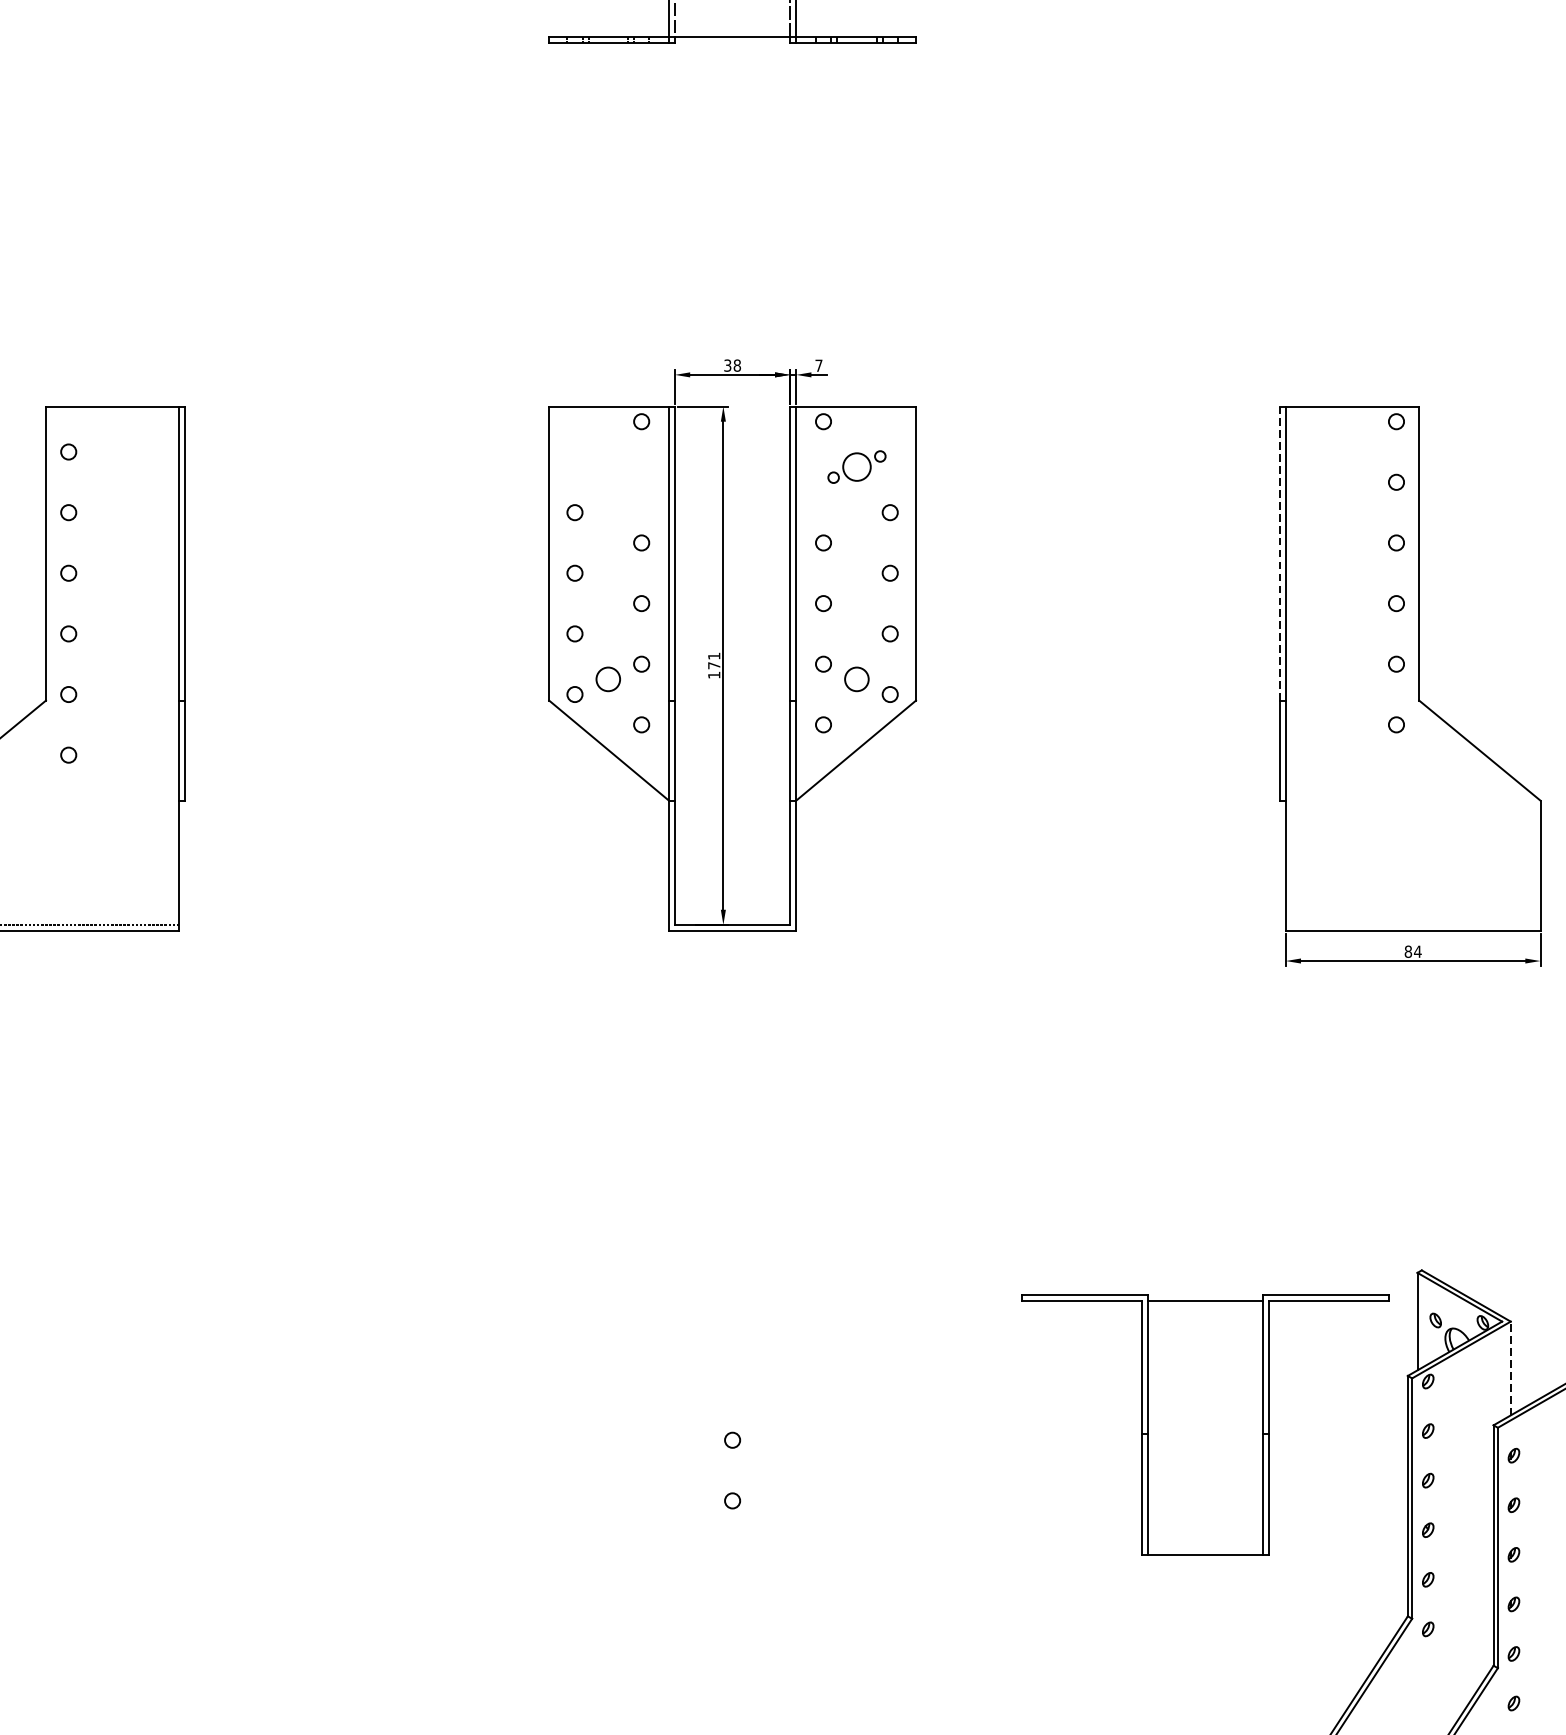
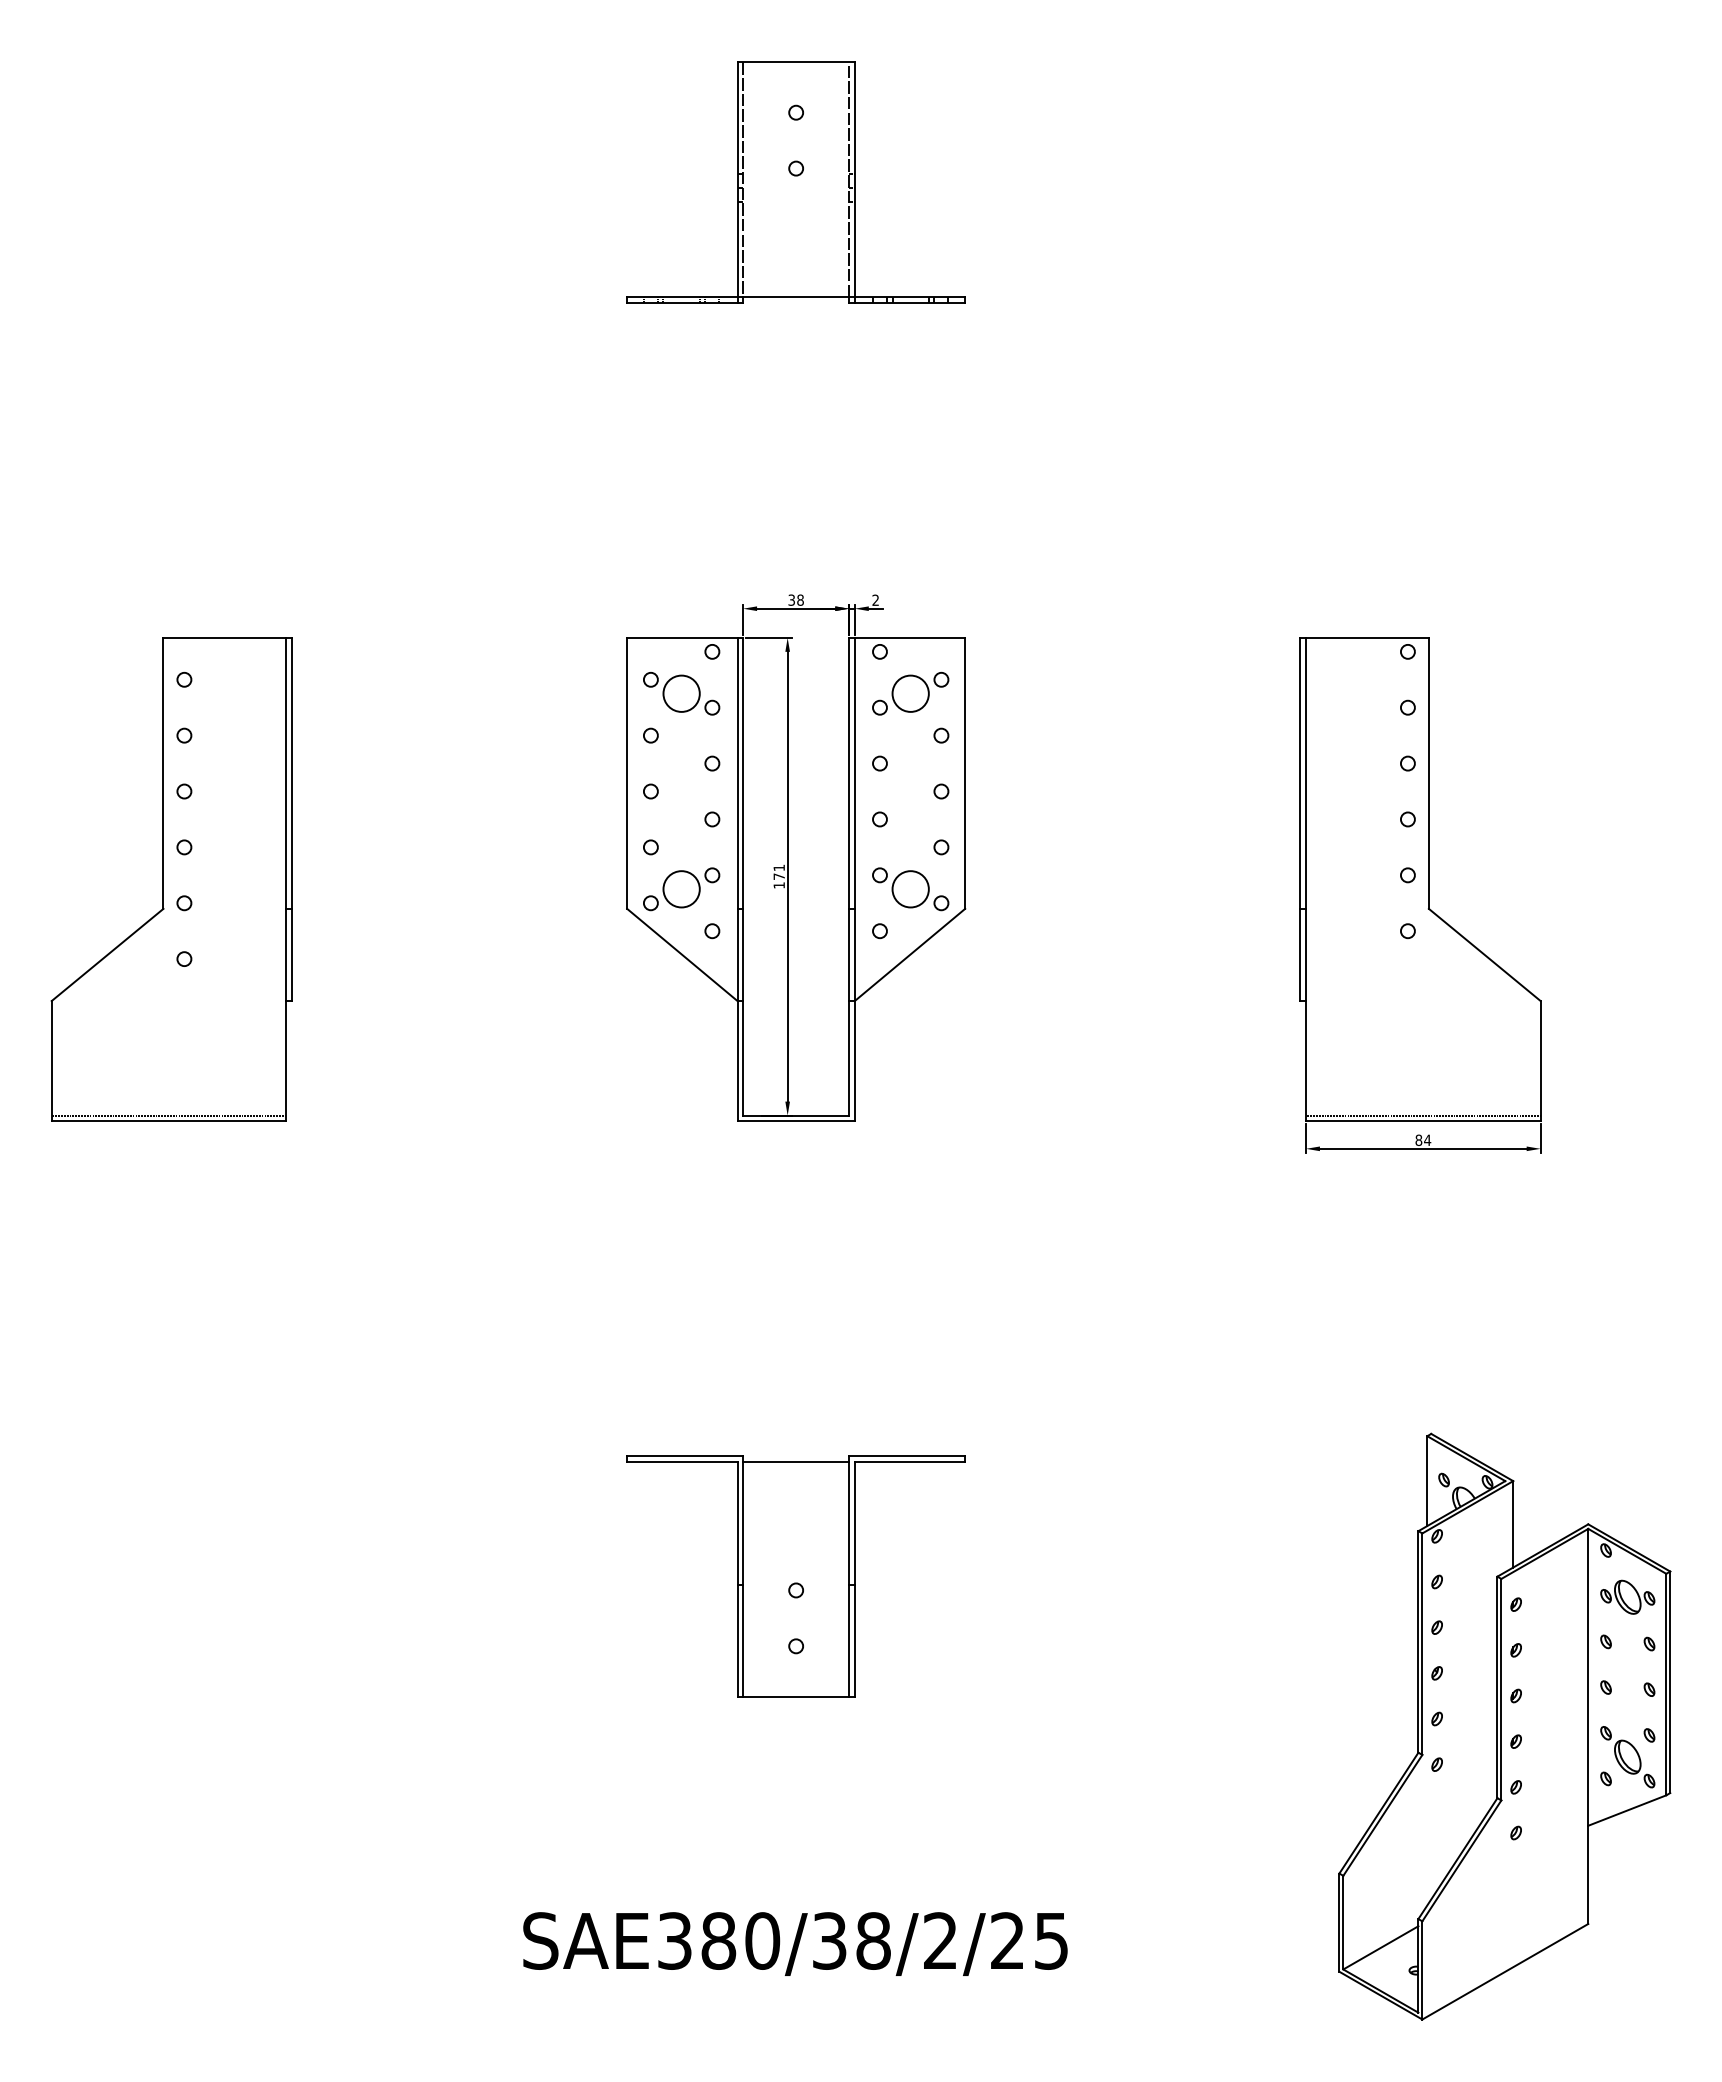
text: (818, 364) -> (875, 599), 7 -> 2
part: (608, 466) -> (681, 693), added
part: (856, 466) -> (910, 693), size x1.43
line: (1279, 553) -> (1300, 773), dashed -> solid
circle: (608, 679) -> (681, 889), size x1.67
circle: (856, 679) -> (910, 889), size x1.67
line: (1412, 924) -> (1422, 1115), added
line: (1511, 1367) -> (1513, 1523), dashed -> solid
part: (1205, 1425) -> (795, 1576), moved

